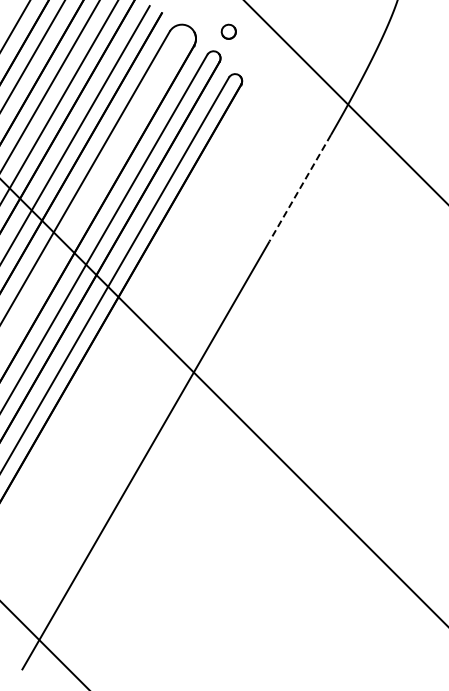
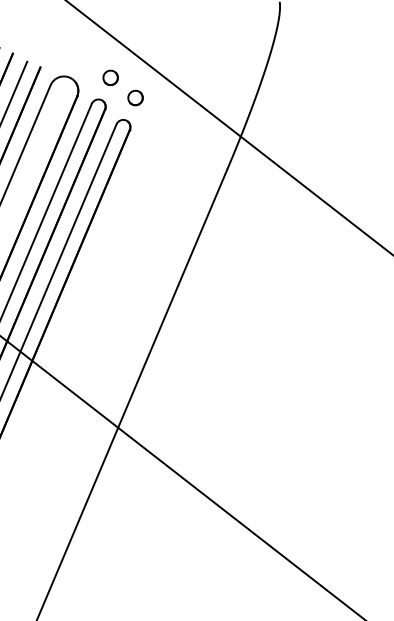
part: (250, 54) -> (135, 98), added
line: (299, 188) -> (202, 227), dashed -> solid

